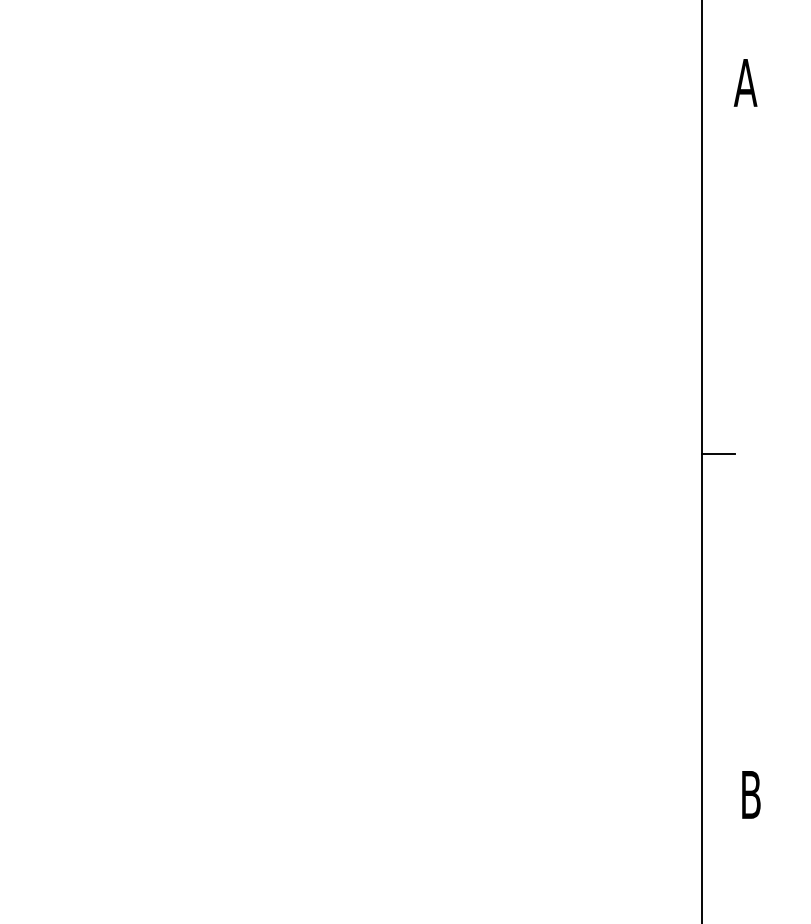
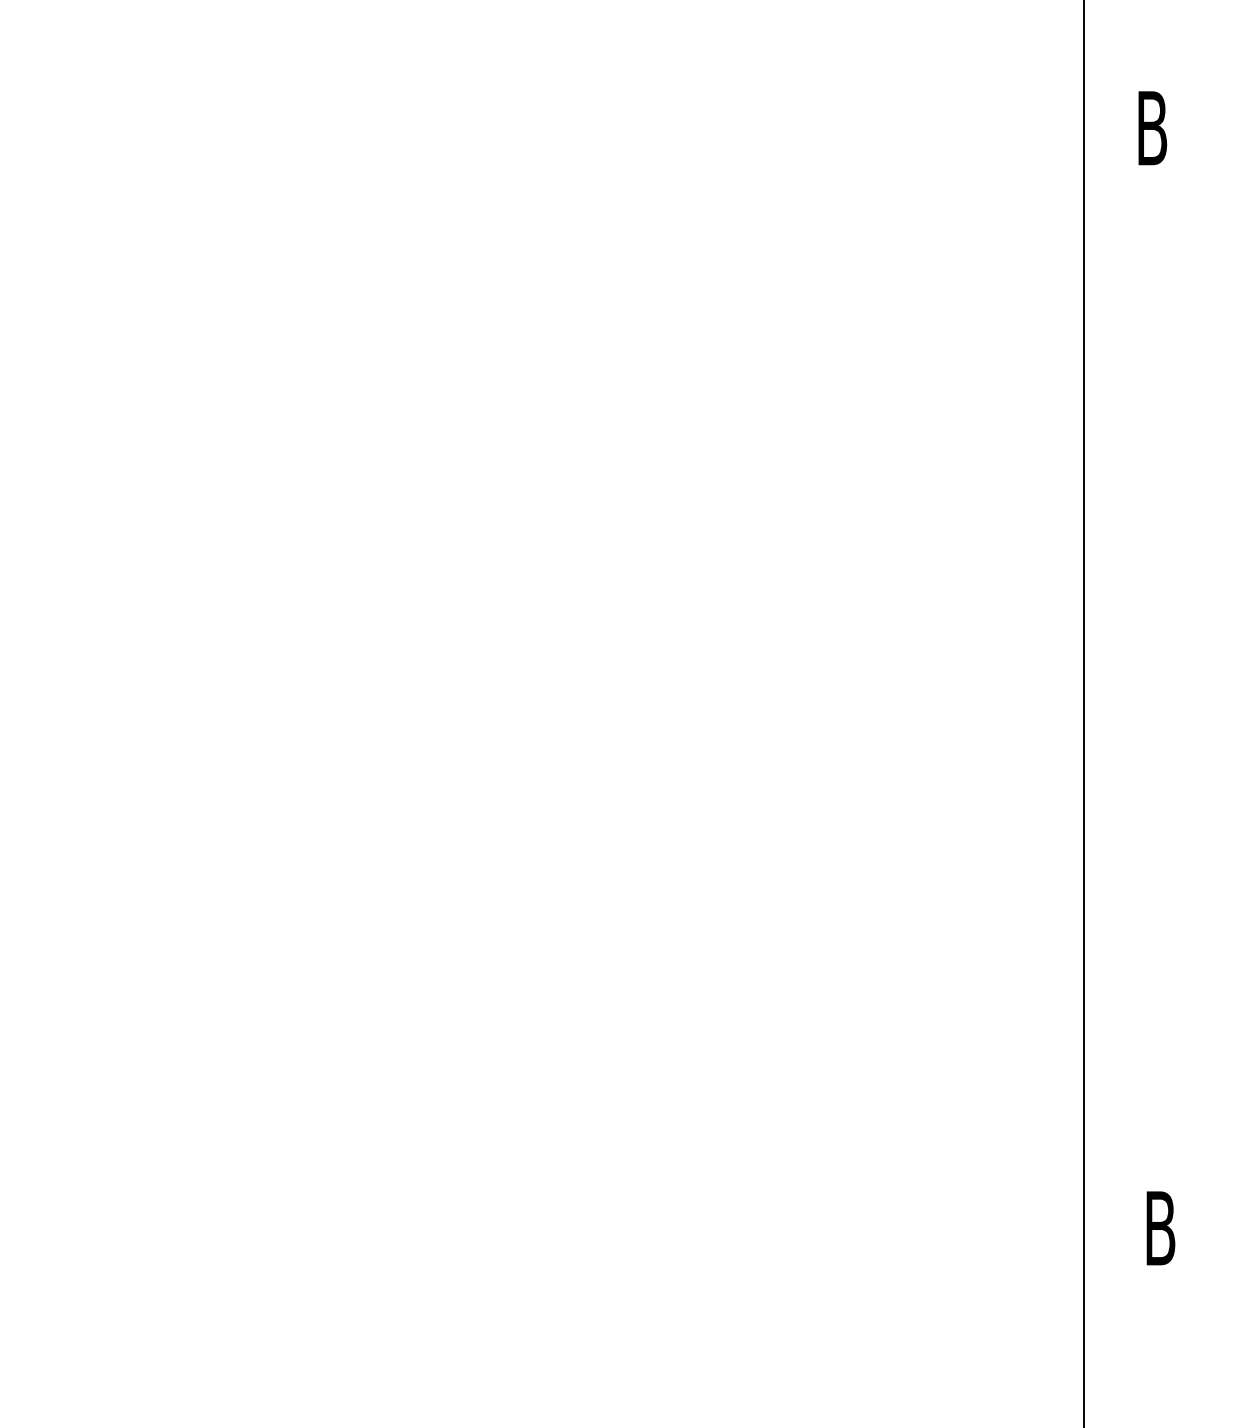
text: (745, 82) -> (1151, 127), A -> B
line: (718, 453) -> (1110, 700), removed

